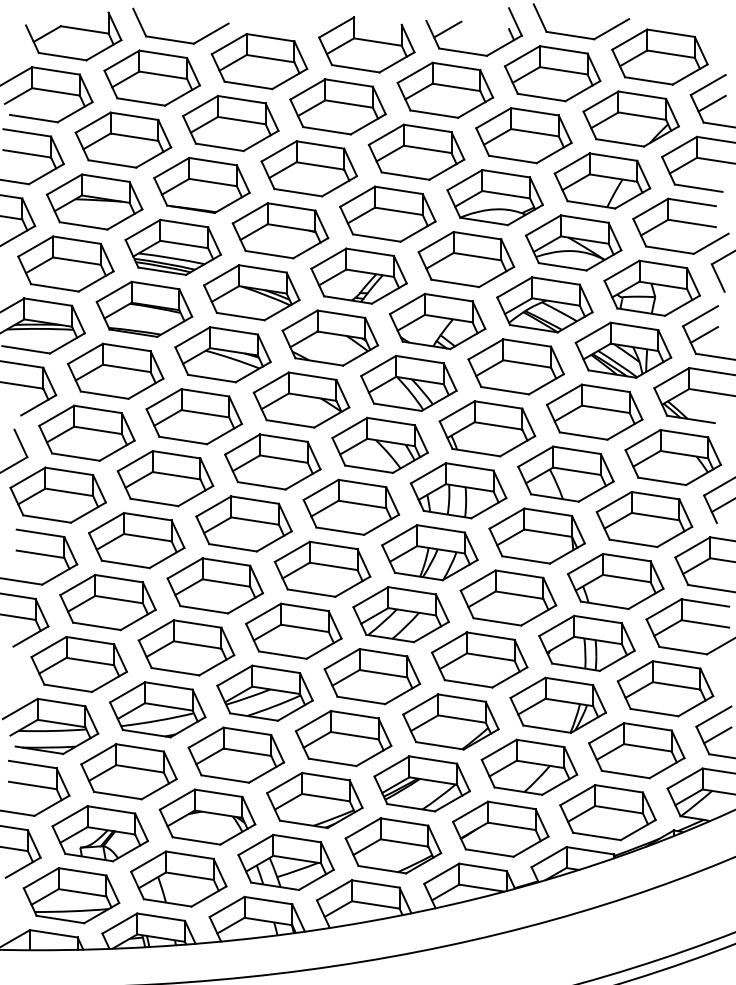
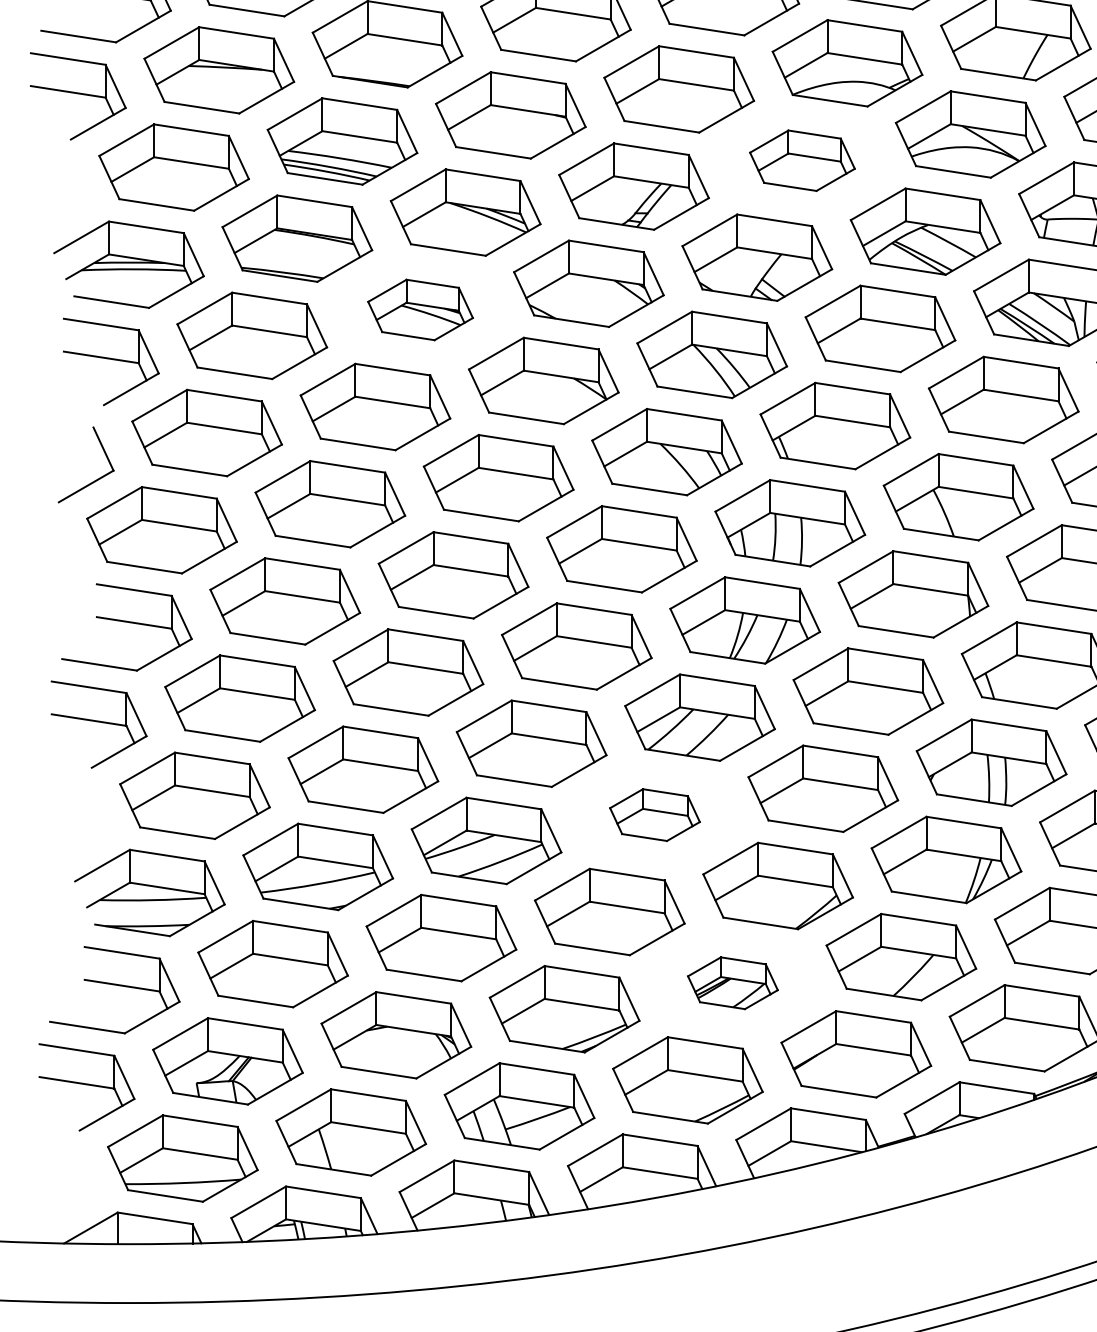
part: (466, 259) -> (802, 160), size x0.7
part: (222, 354) -> (419, 309), size x0.7
part: (372, 676) -> (655, 814), size x0.6
part: (421, 783) -> (731, 982), size x0.6

